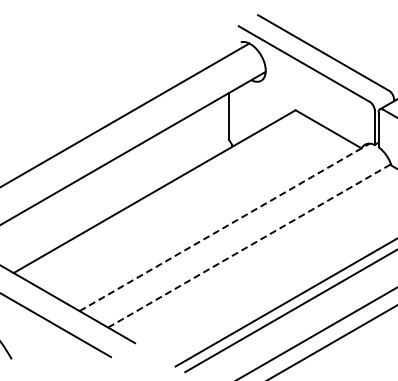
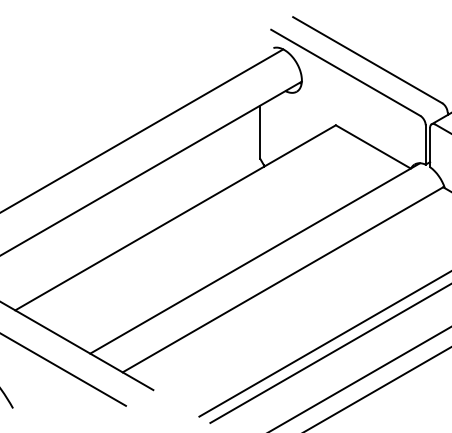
line: (225, 227) -> (256, 258), dashed -> solid
line: (249, 246) -> (283, 280), dashed -> solid

